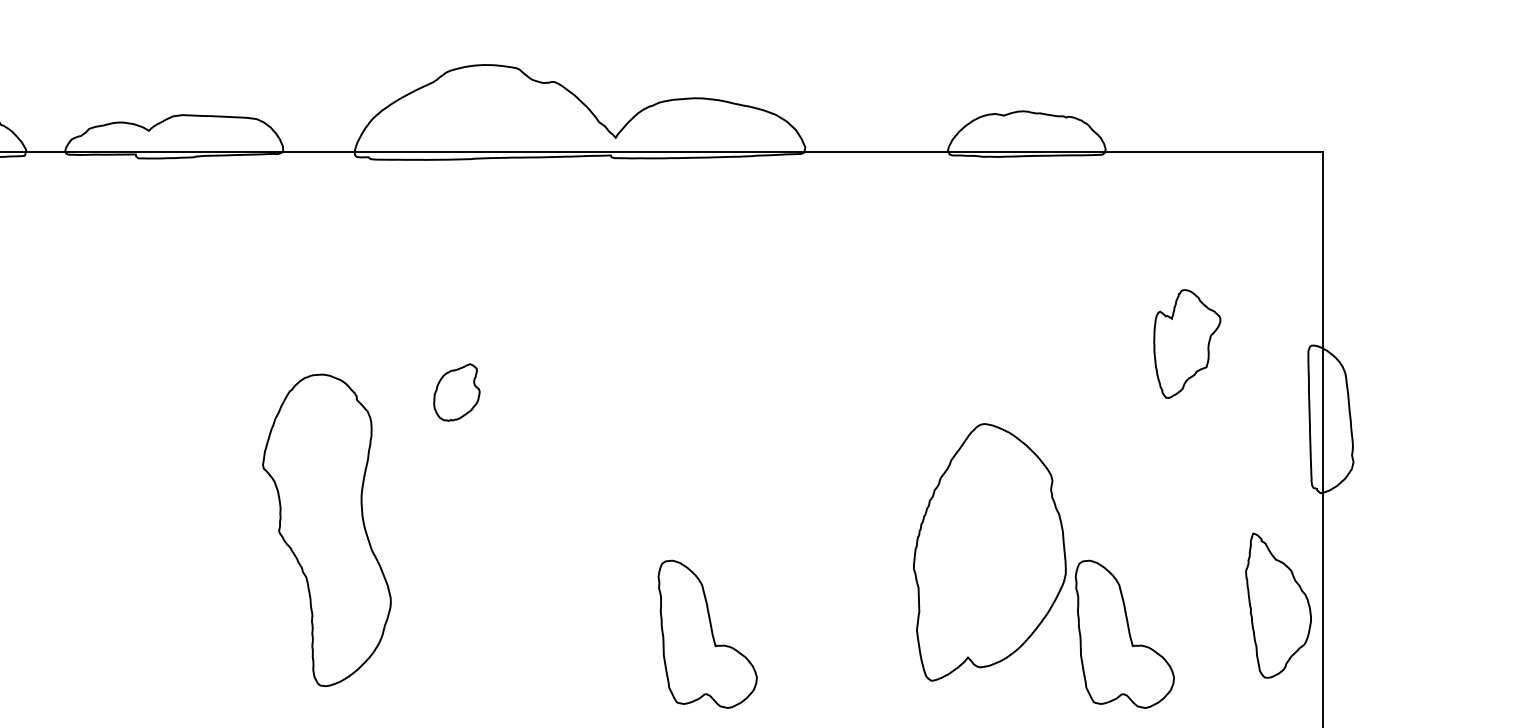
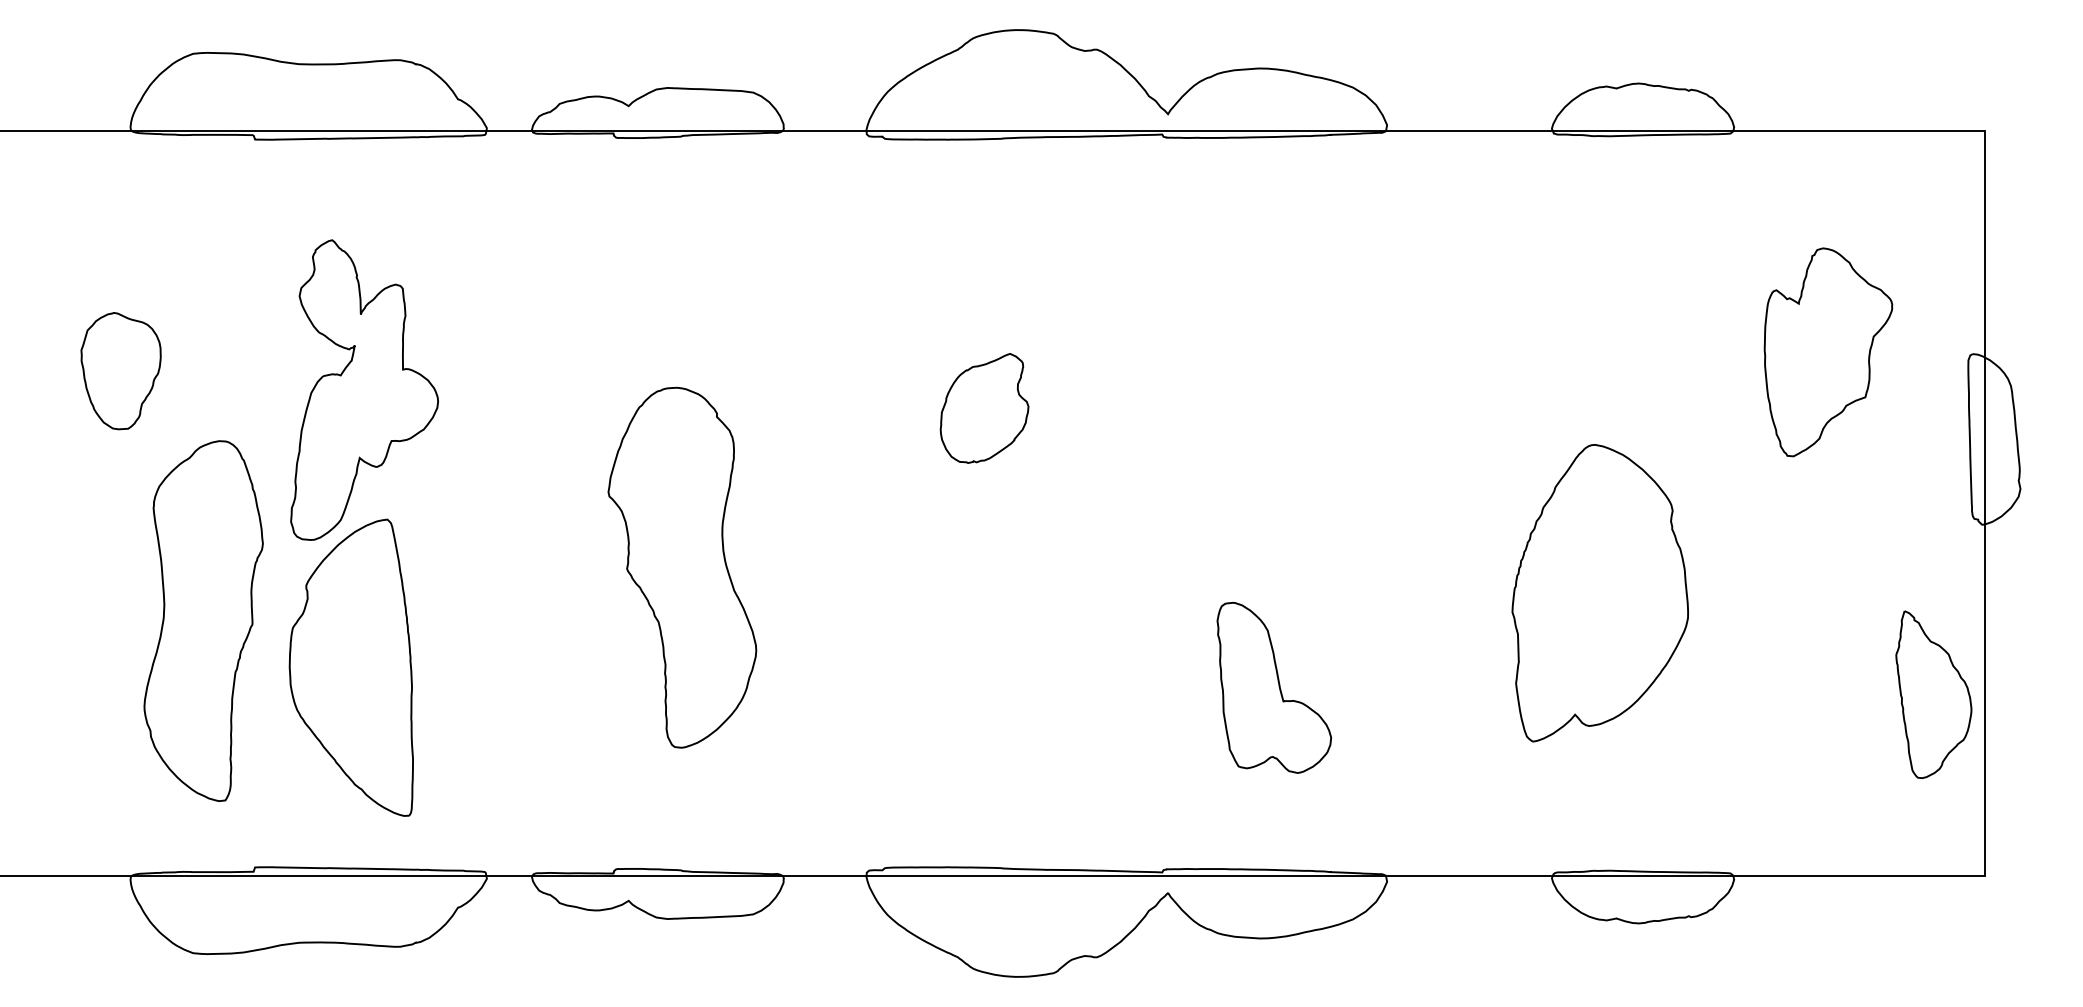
part: (1187, 344) -> (1828, 352), size x1.67
part: (456, 392) -> (984, 408), size x1.67
part: (327, 530) -> (682, 567), moved
part: (1278, 605) -> (1933, 694), moved
part: (1125, 634) -> (1756, 687), removed

